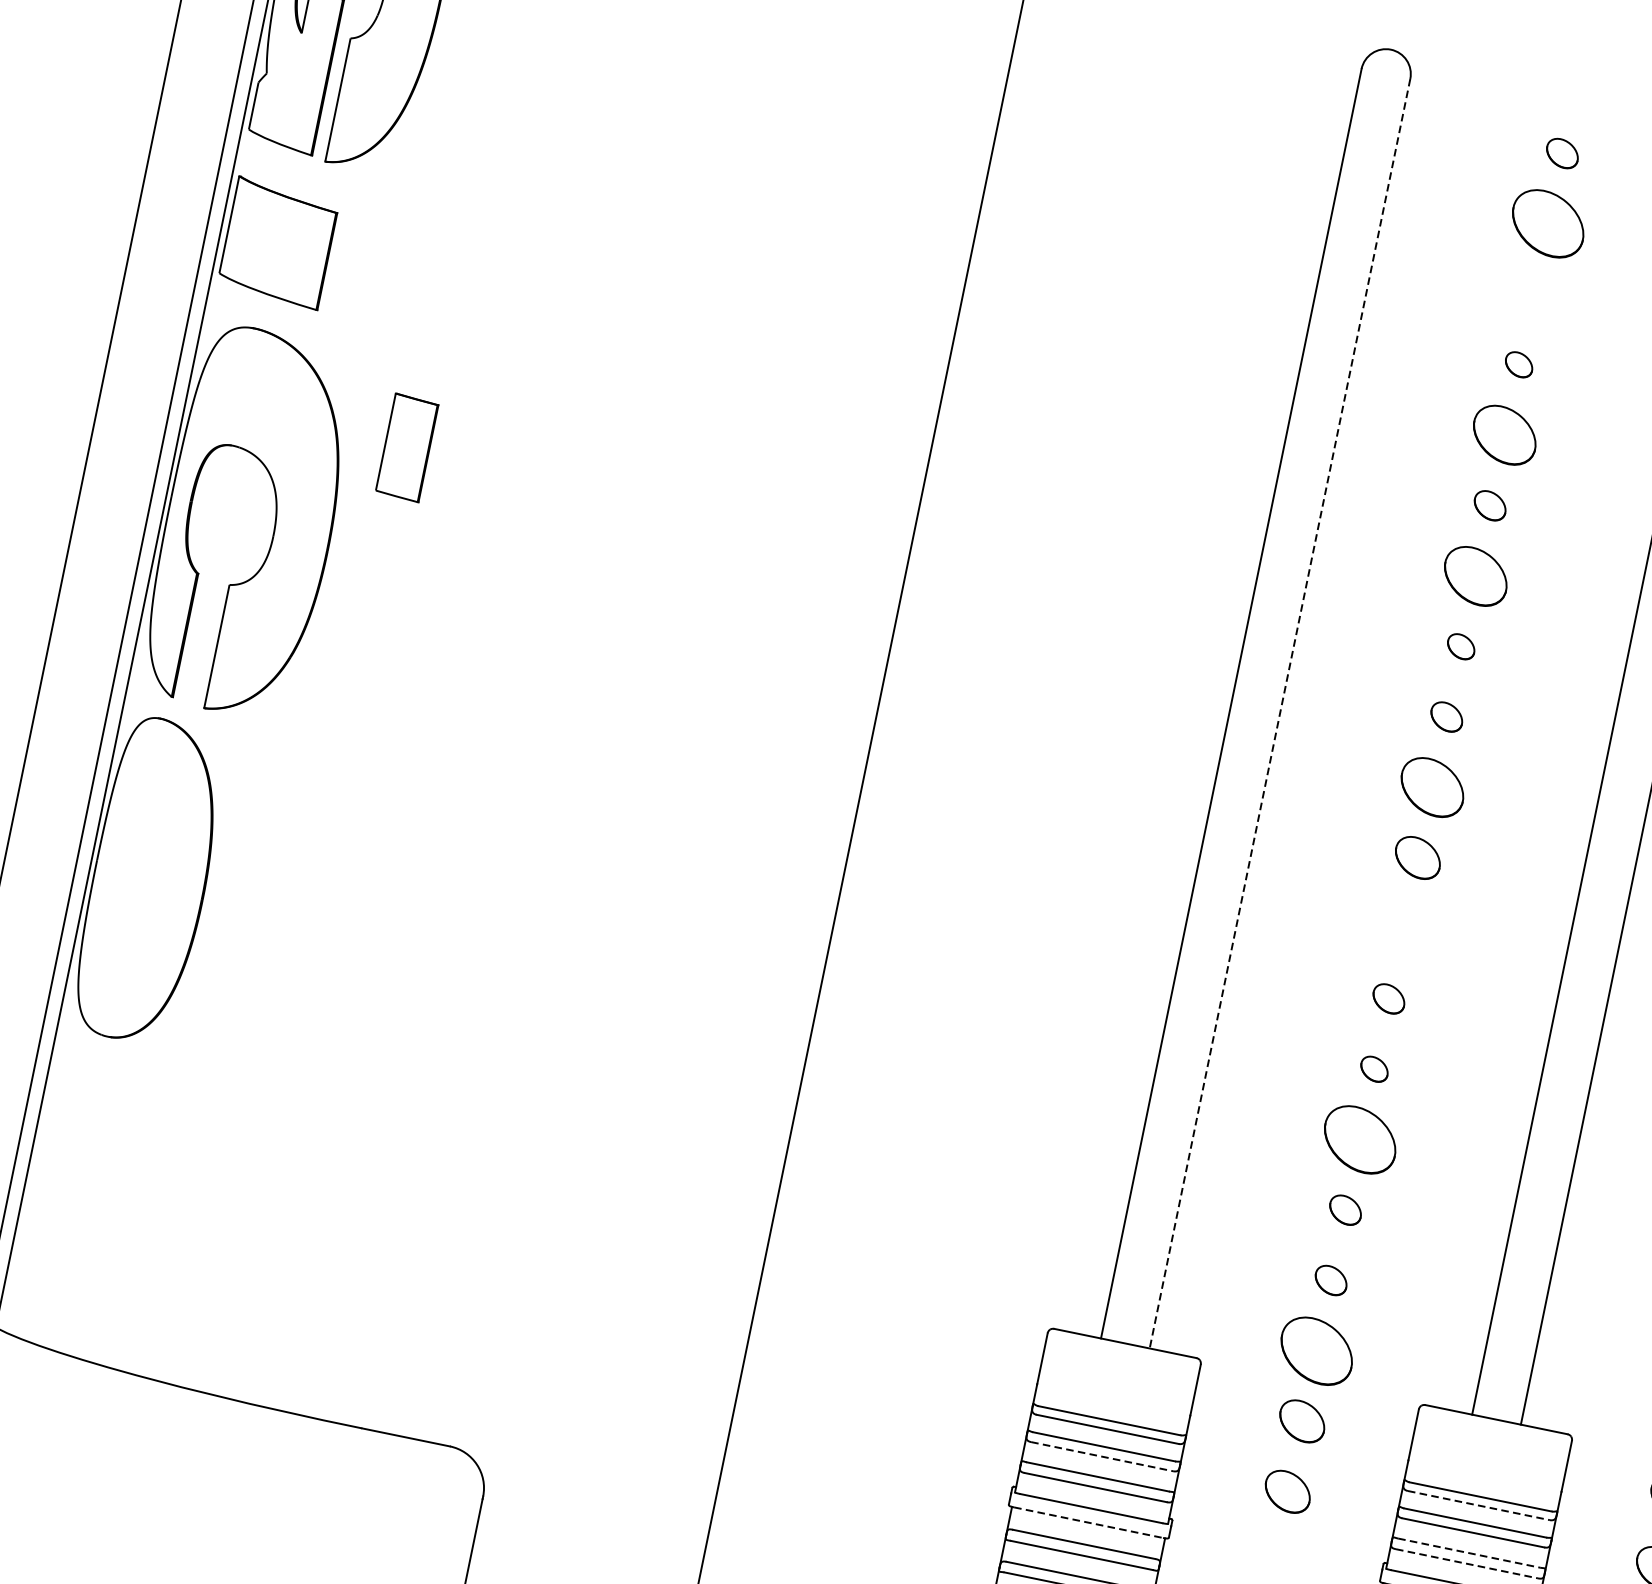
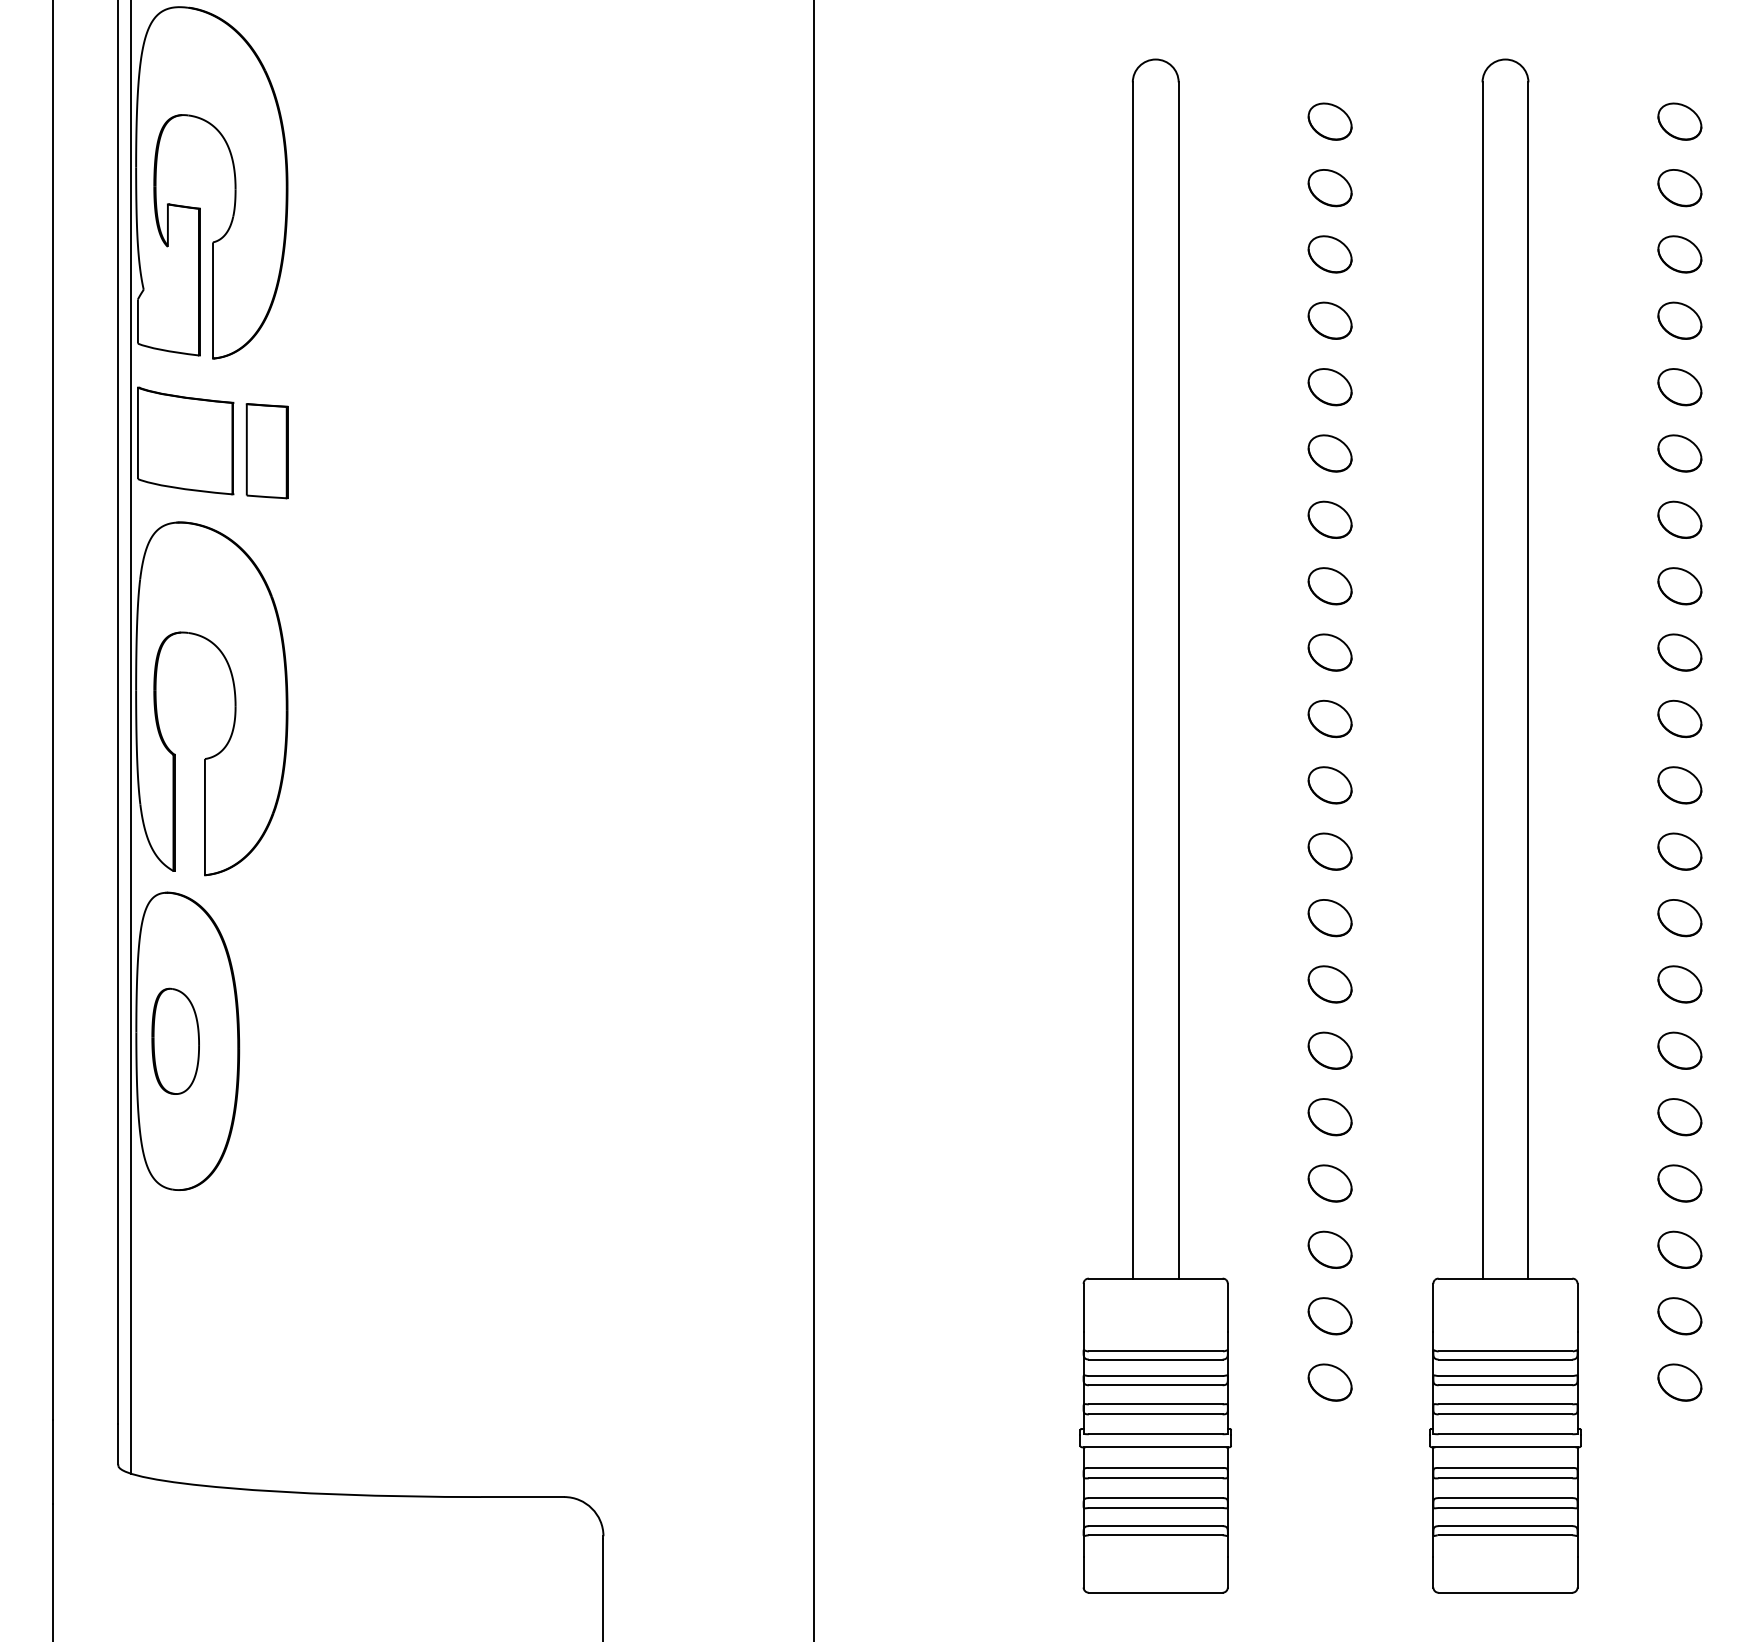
part: (1561, 153) -> (1329, 121), size x1.43
part: (1547, 224) -> (1329, 188), size x0.62
part: (1532, 294) -> (1329, 254), added
part: (1518, 364) -> (1329, 320), size x1.67
part: (1503, 435) -> (1329, 387), size x0.71
part: (406, 448) -> (266, 451), moved
part: (1489, 505) -> (1329, 453), size x1.43
part: (1475, 575) -> (1329, 519), size x0.71
part: (1460, 646) -> (1329, 586), size x1.67
line: (1279, 714) -> (1178, 681), dashed -> solid
part: (1446, 716) -> (1329, 652), size x1.43
part: (1431, 786) -> (1329, 718), size x0.71
part: (136, 877) -> (175, 1040), added
part: (1402, 928) -> (1329, 851), added
part: (1388, 999) -> (1329, 918), size x1.43
part: (1373, 1069) -> (1329, 984), size x1.67
part: (1359, 1139) -> (1329, 1050), size x0.62
part: (1344, 1210) -> (1329, 1117), size x1.43
part: (1330, 1280) -> (1329, 1183), size x1.43
part: (1316, 1350) -> (1329, 1249), size x0.62
line: (1101, 1456) -> (1155, 1385), dashed -> solid
line: (1478, 1505) -> (1505, 1359), dashed -> solid
line: (1089, 1522) -> (1156, 1447), dashed -> solid
line: (1469, 1553) -> (1505, 1404), dashed -> solid
line: (1466, 1563) -> (1505, 1414), dashed -> solid

